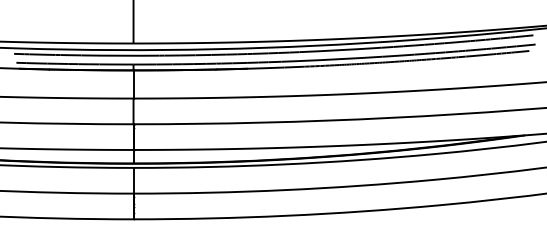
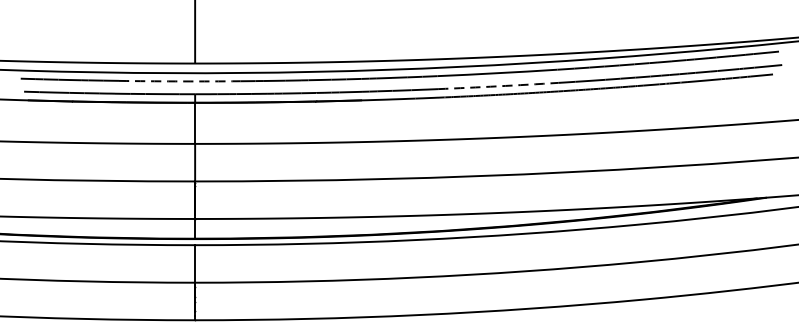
arc: (120, 55) -> (176, 81), solid -> dashed
arc: (341, 59) -> (498, 86), solid -> dashed

